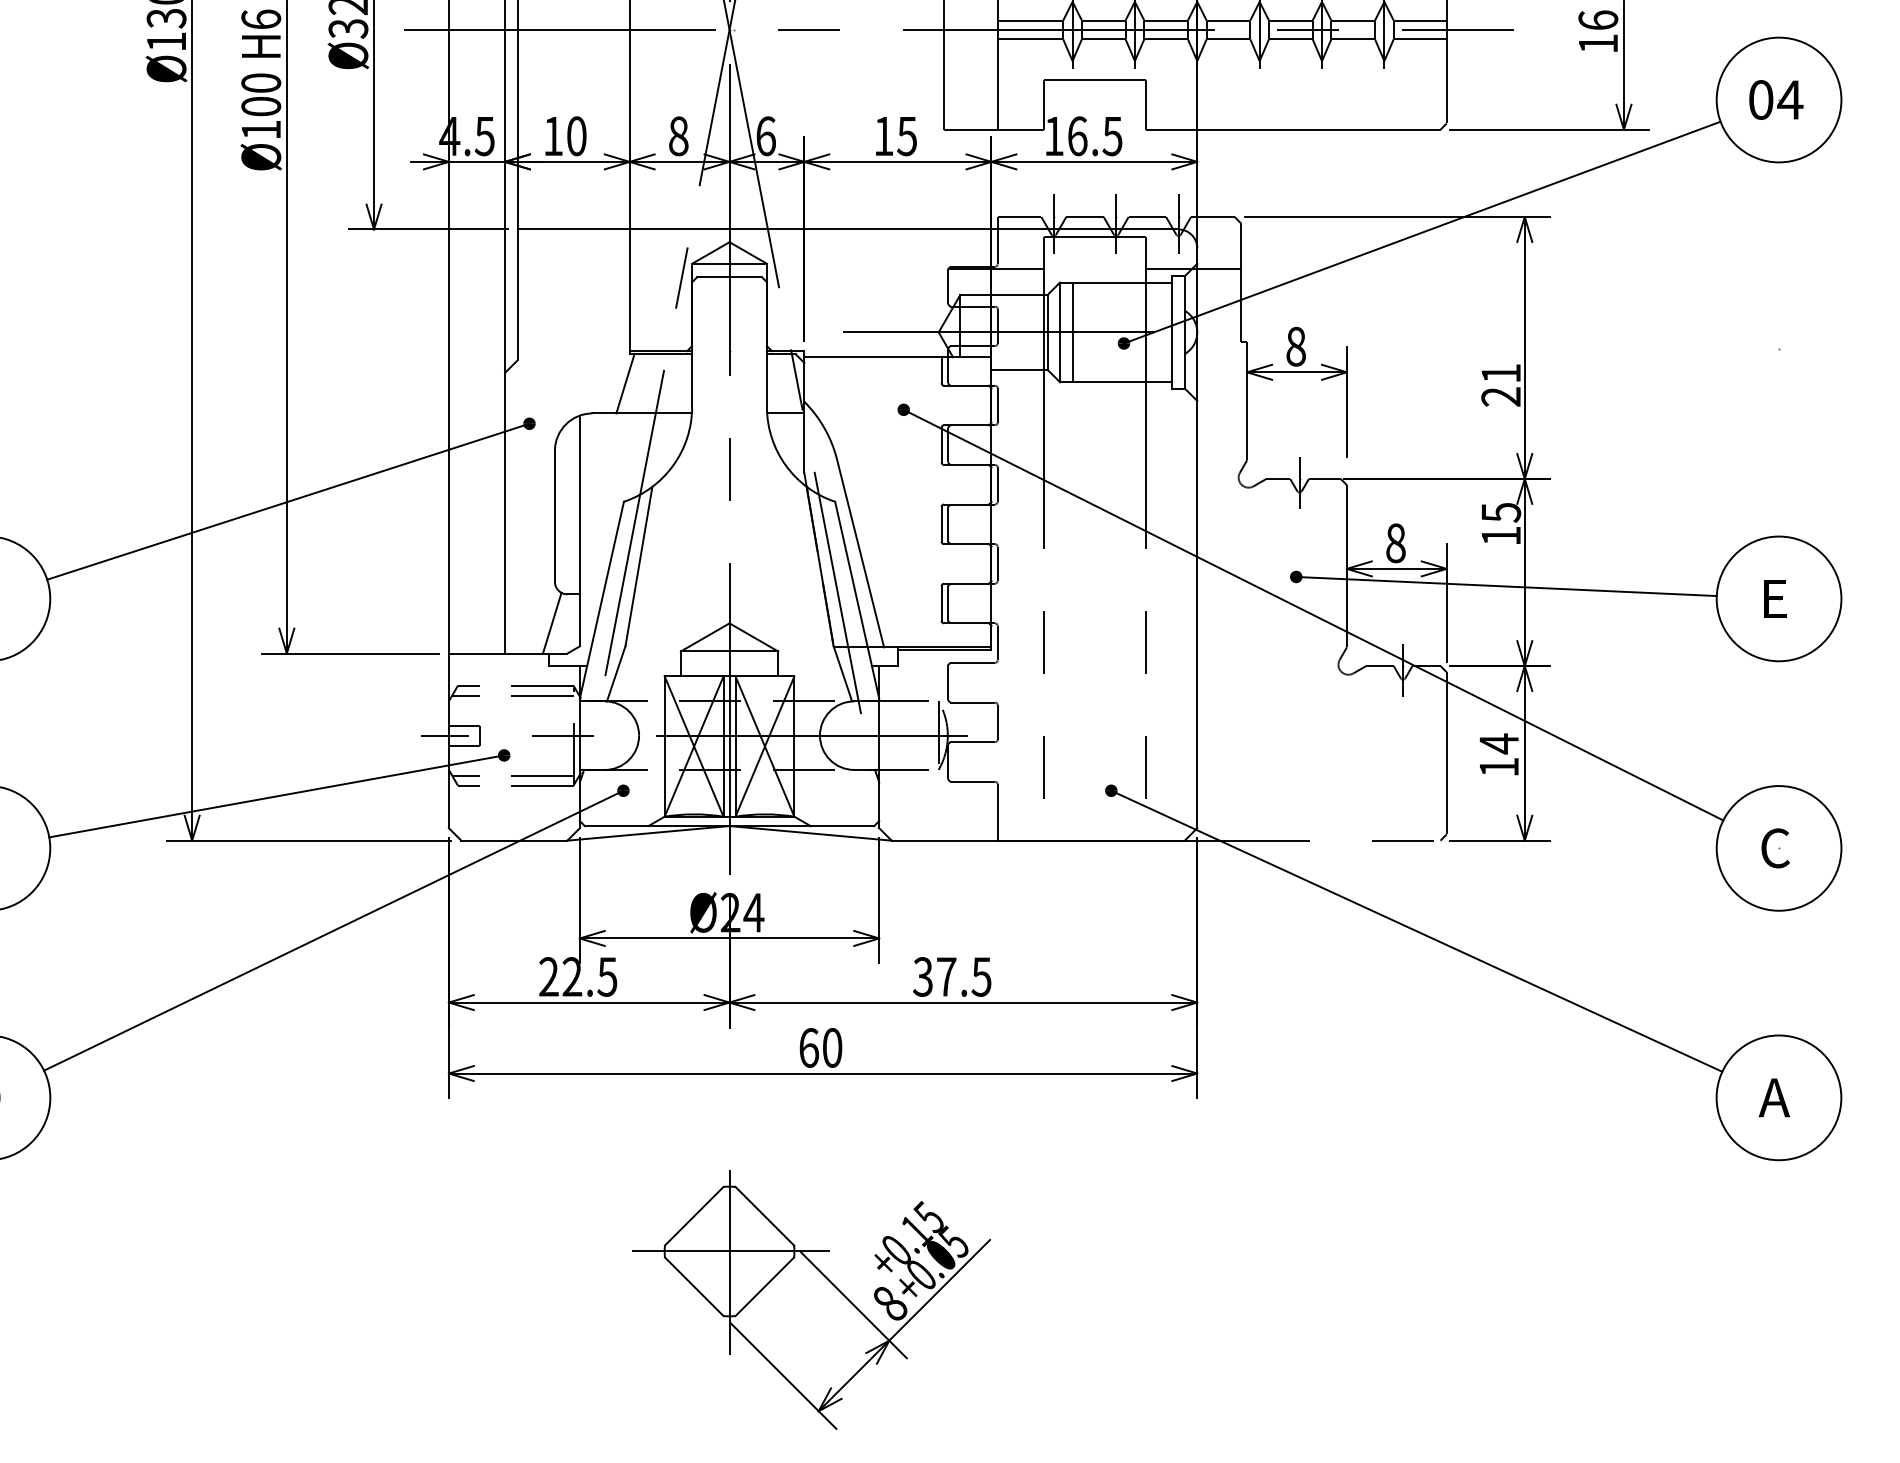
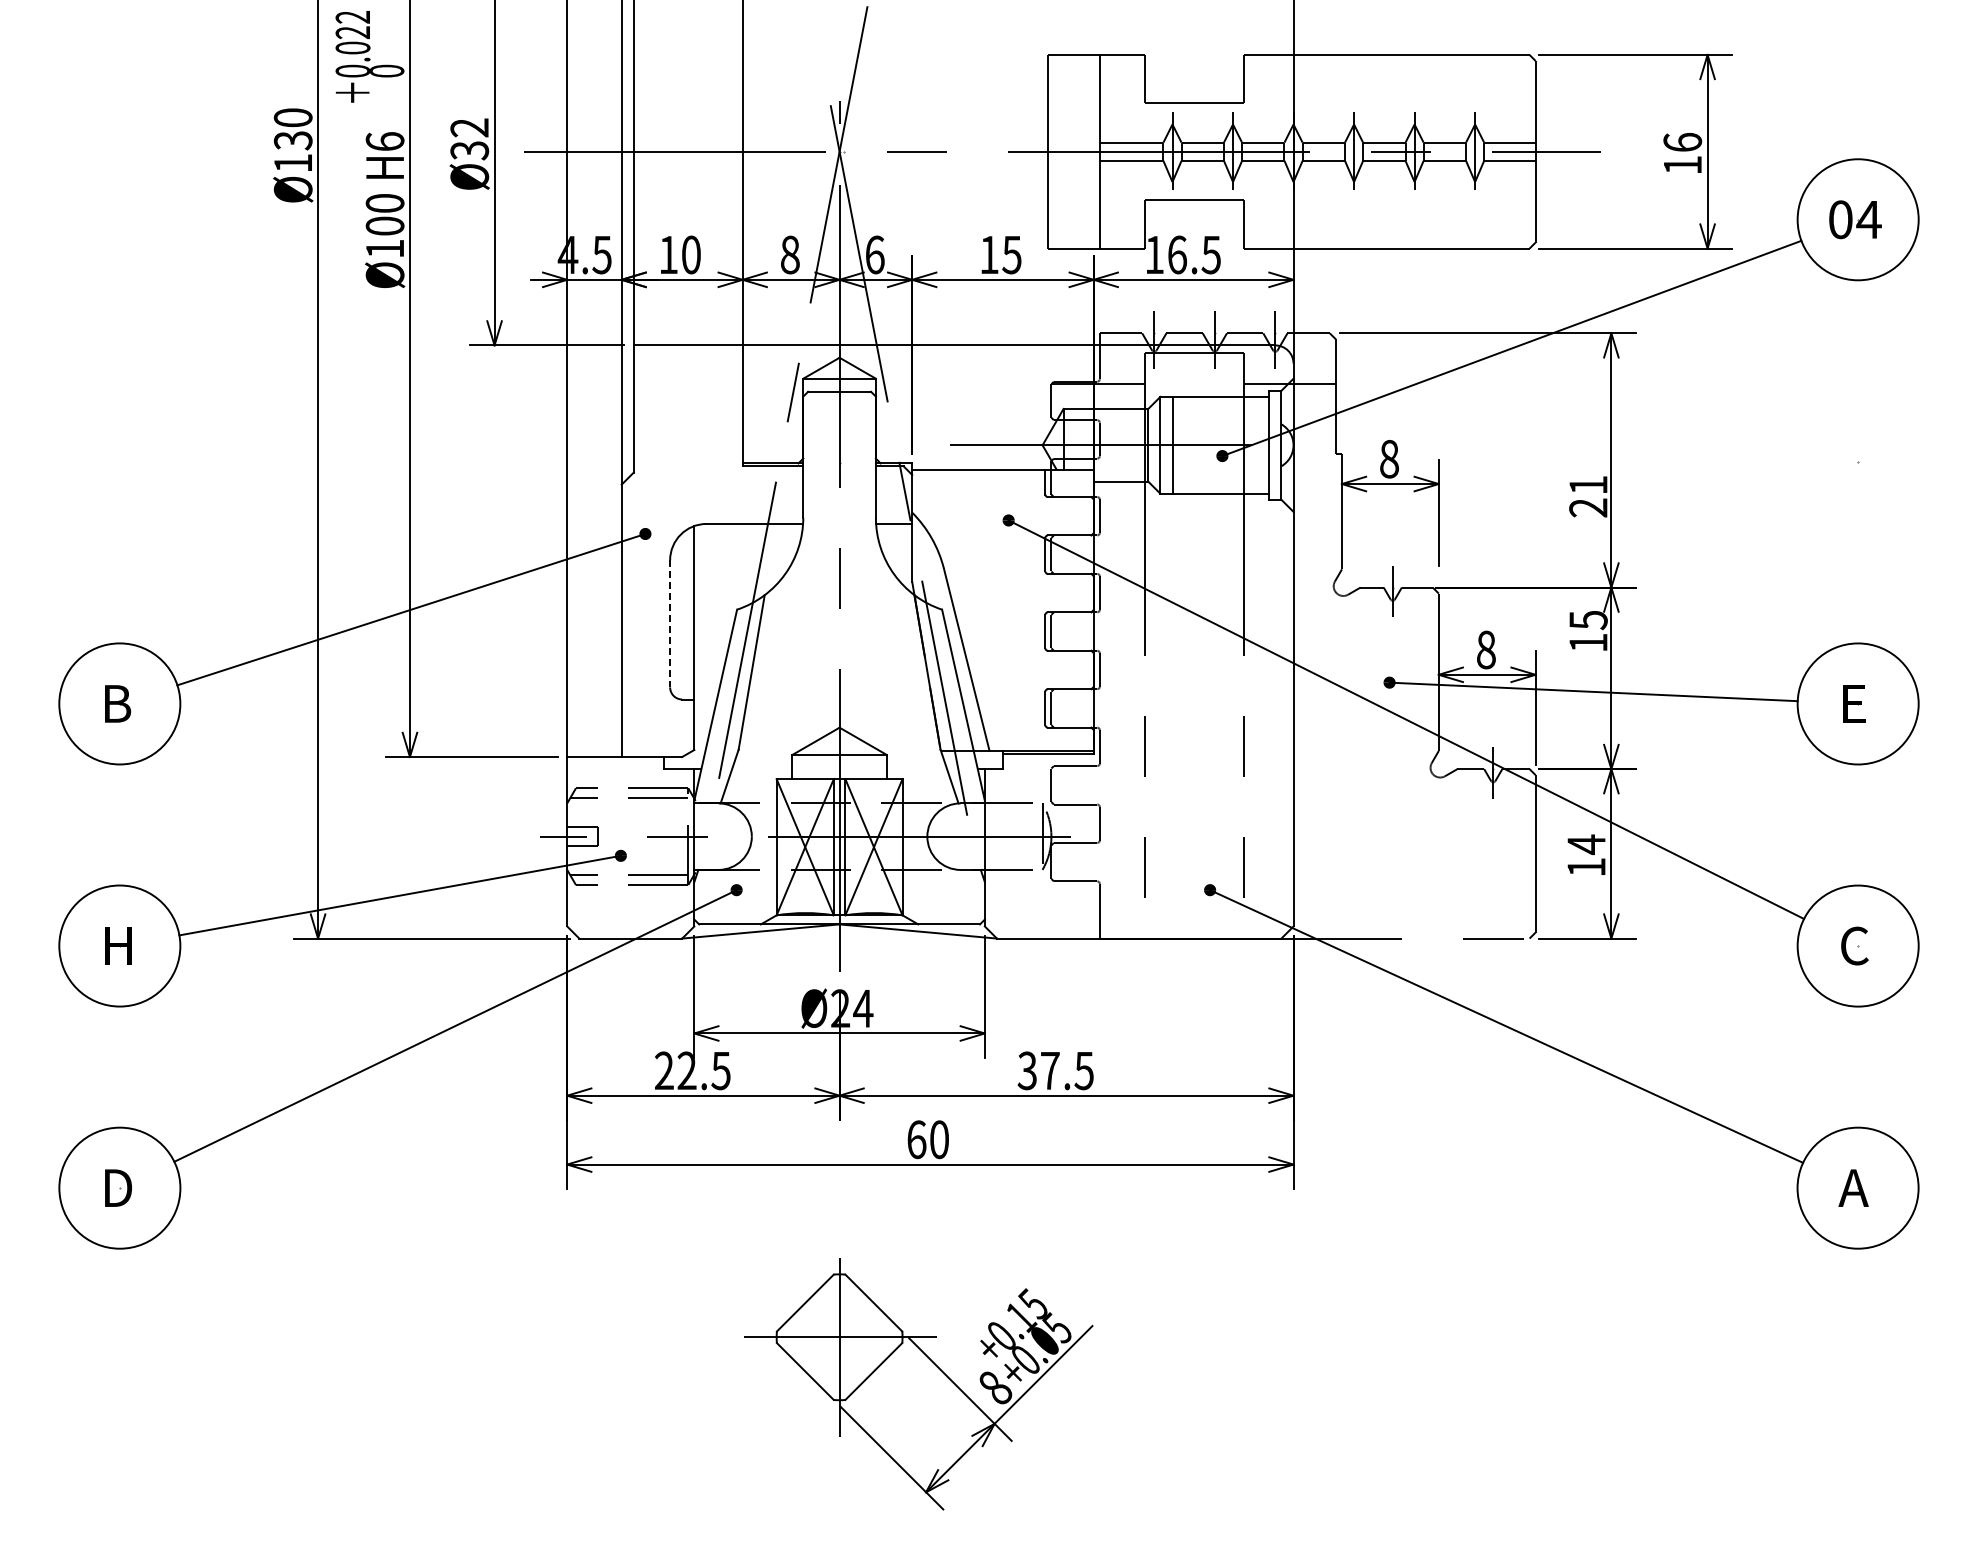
line: (625, 383) -> (738, 494), removed
line: (555, 516) -> (670, 623), solid -> dashed
line: (552, 623) -> (667, 727), removed

